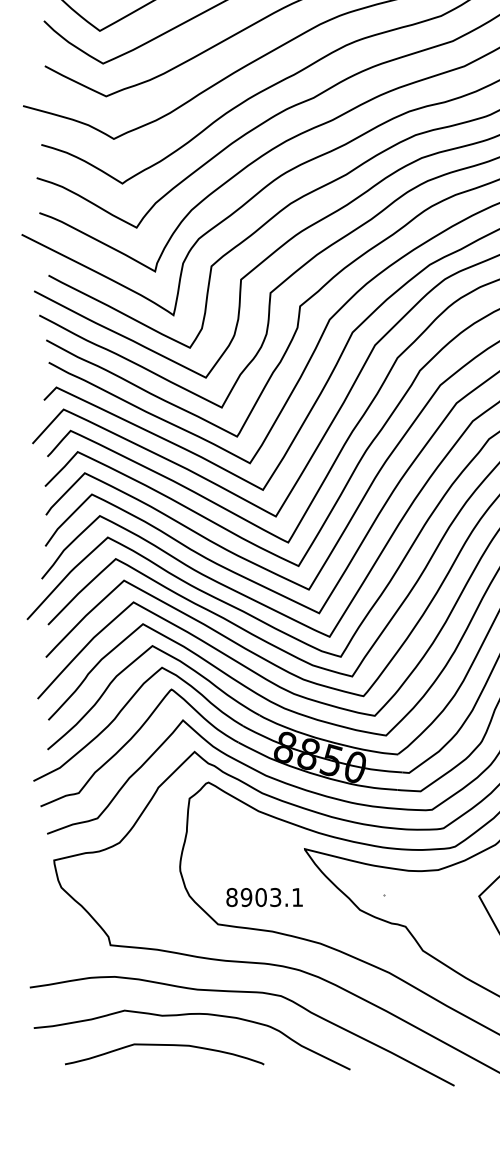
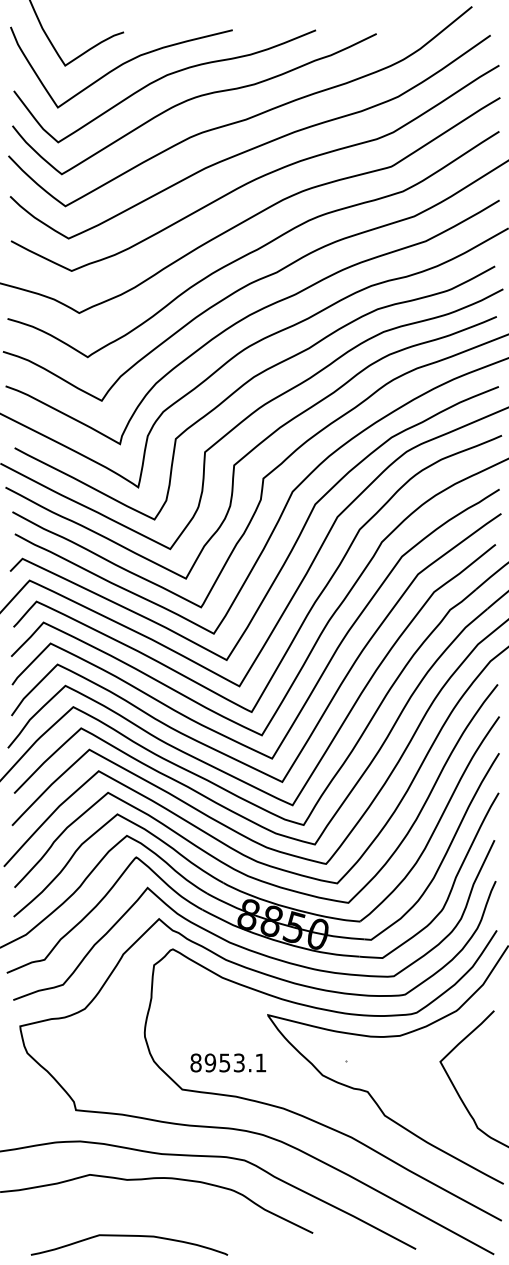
text: (260, 897) -> (224, 1062), 8903.1 -> 8953.1
curve: (164, 1045) -> (129, 1236), moved

